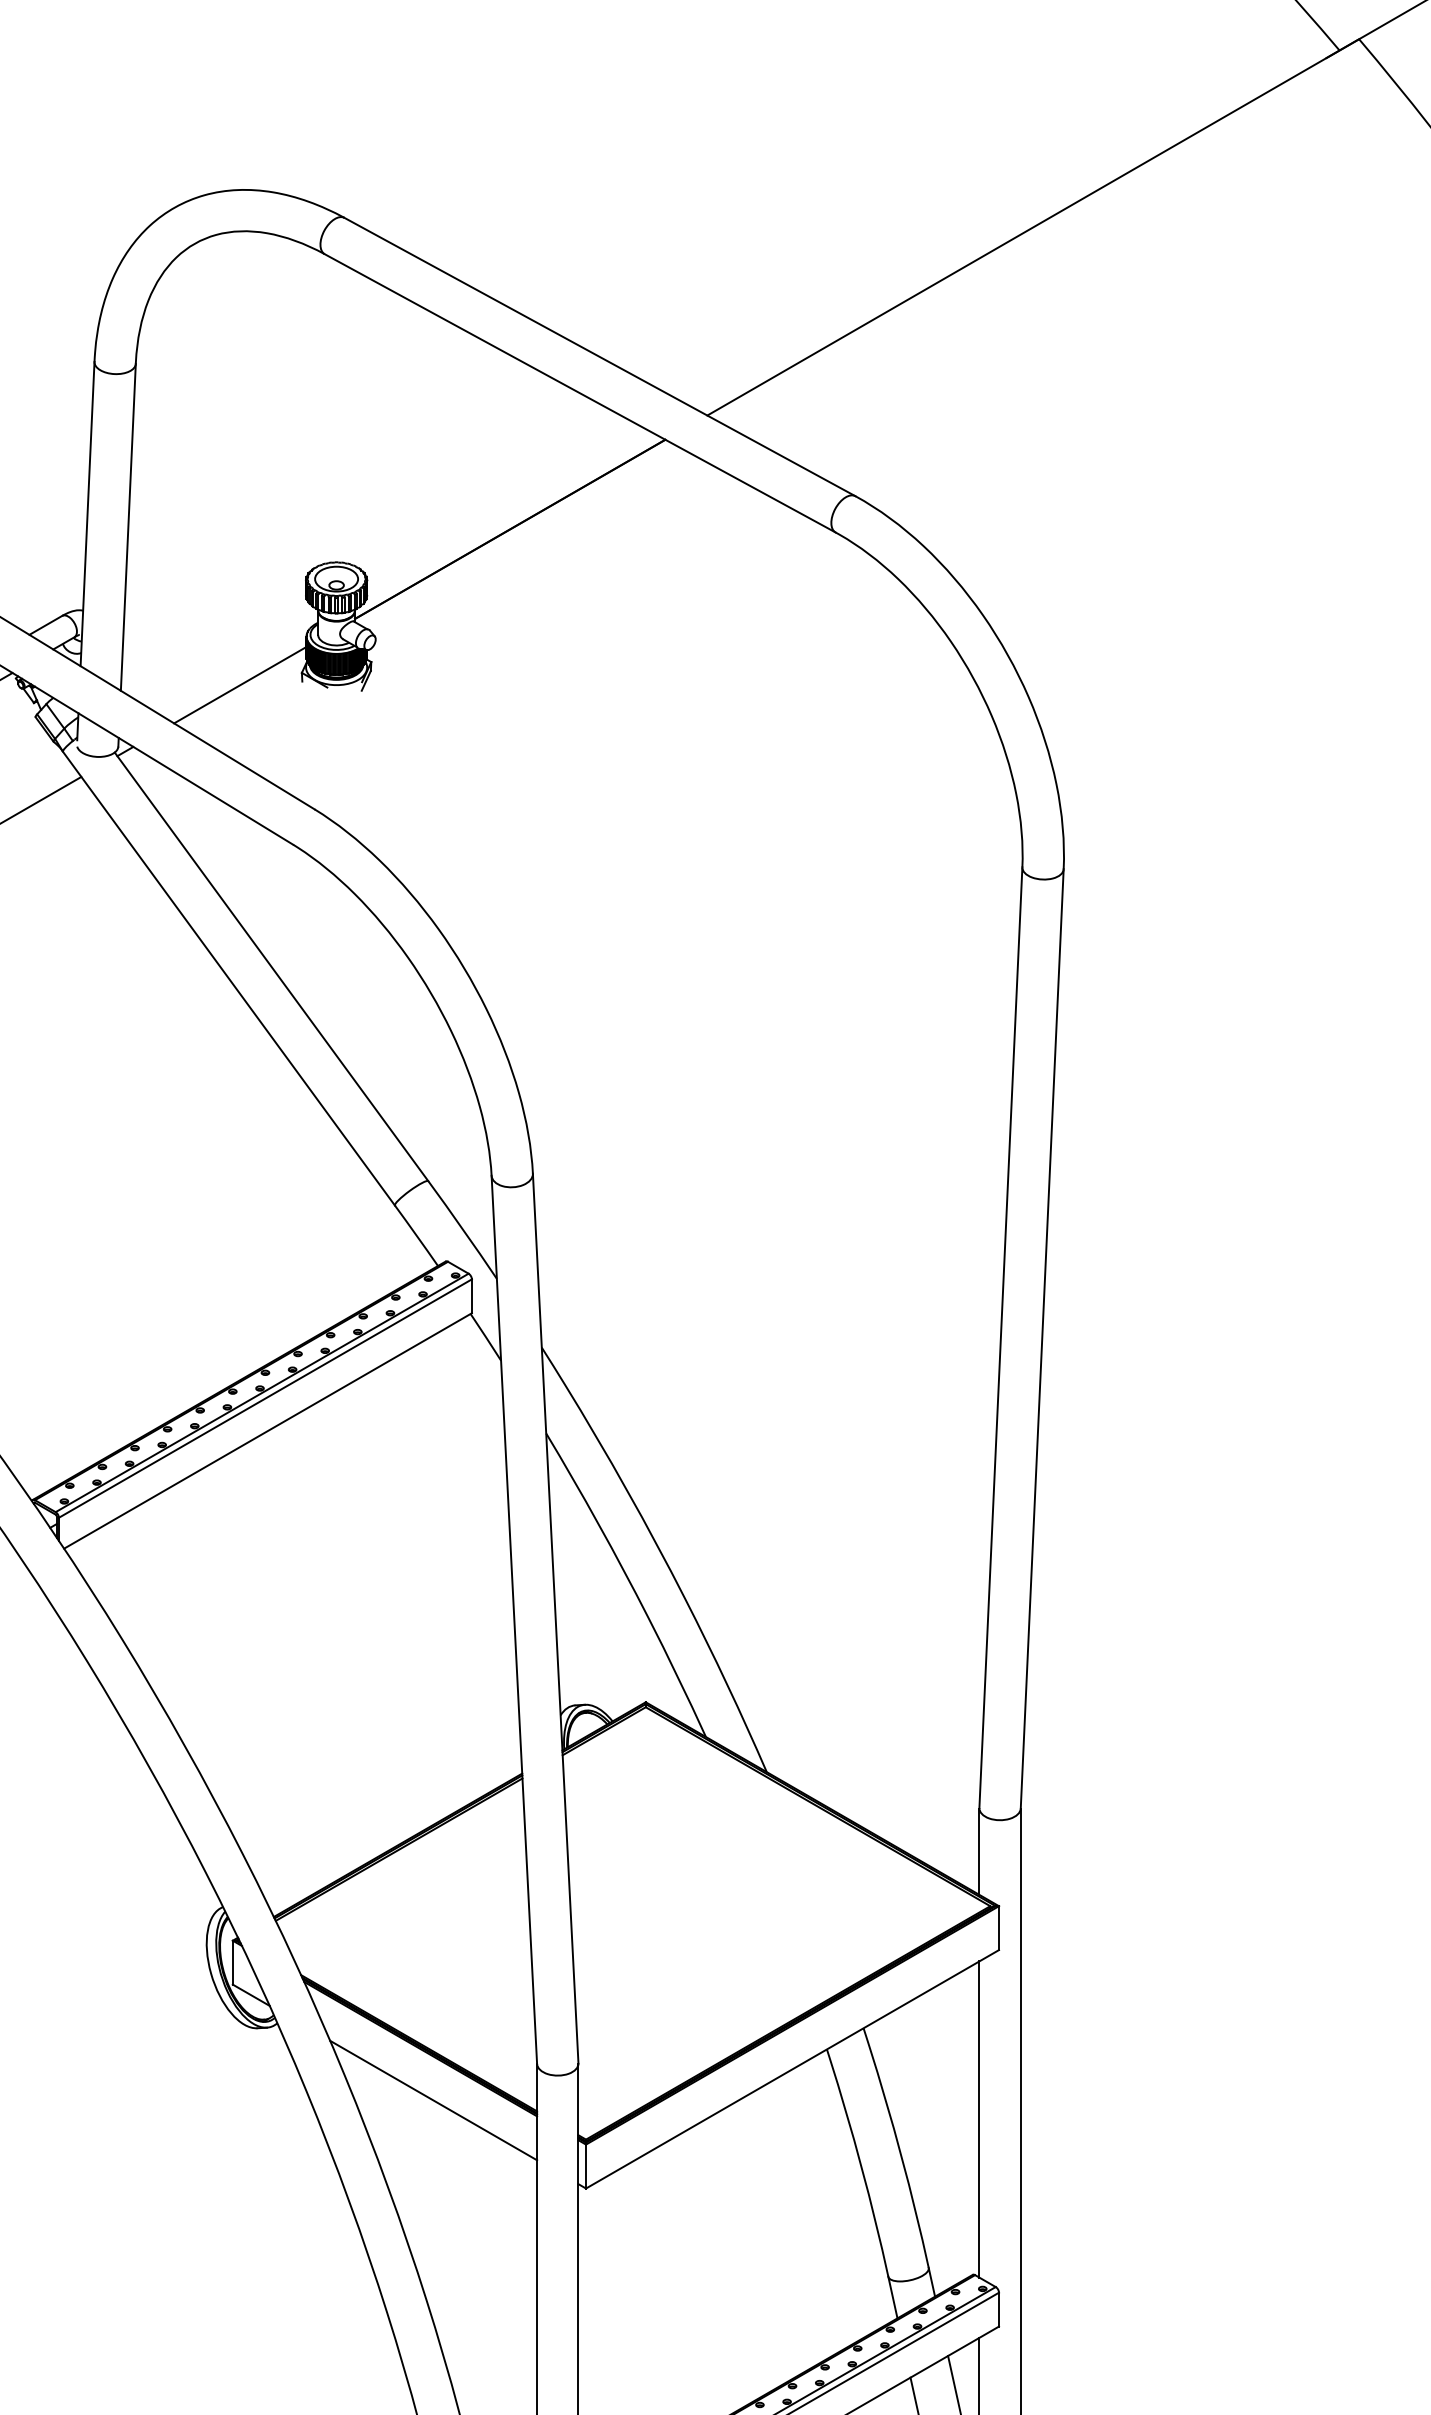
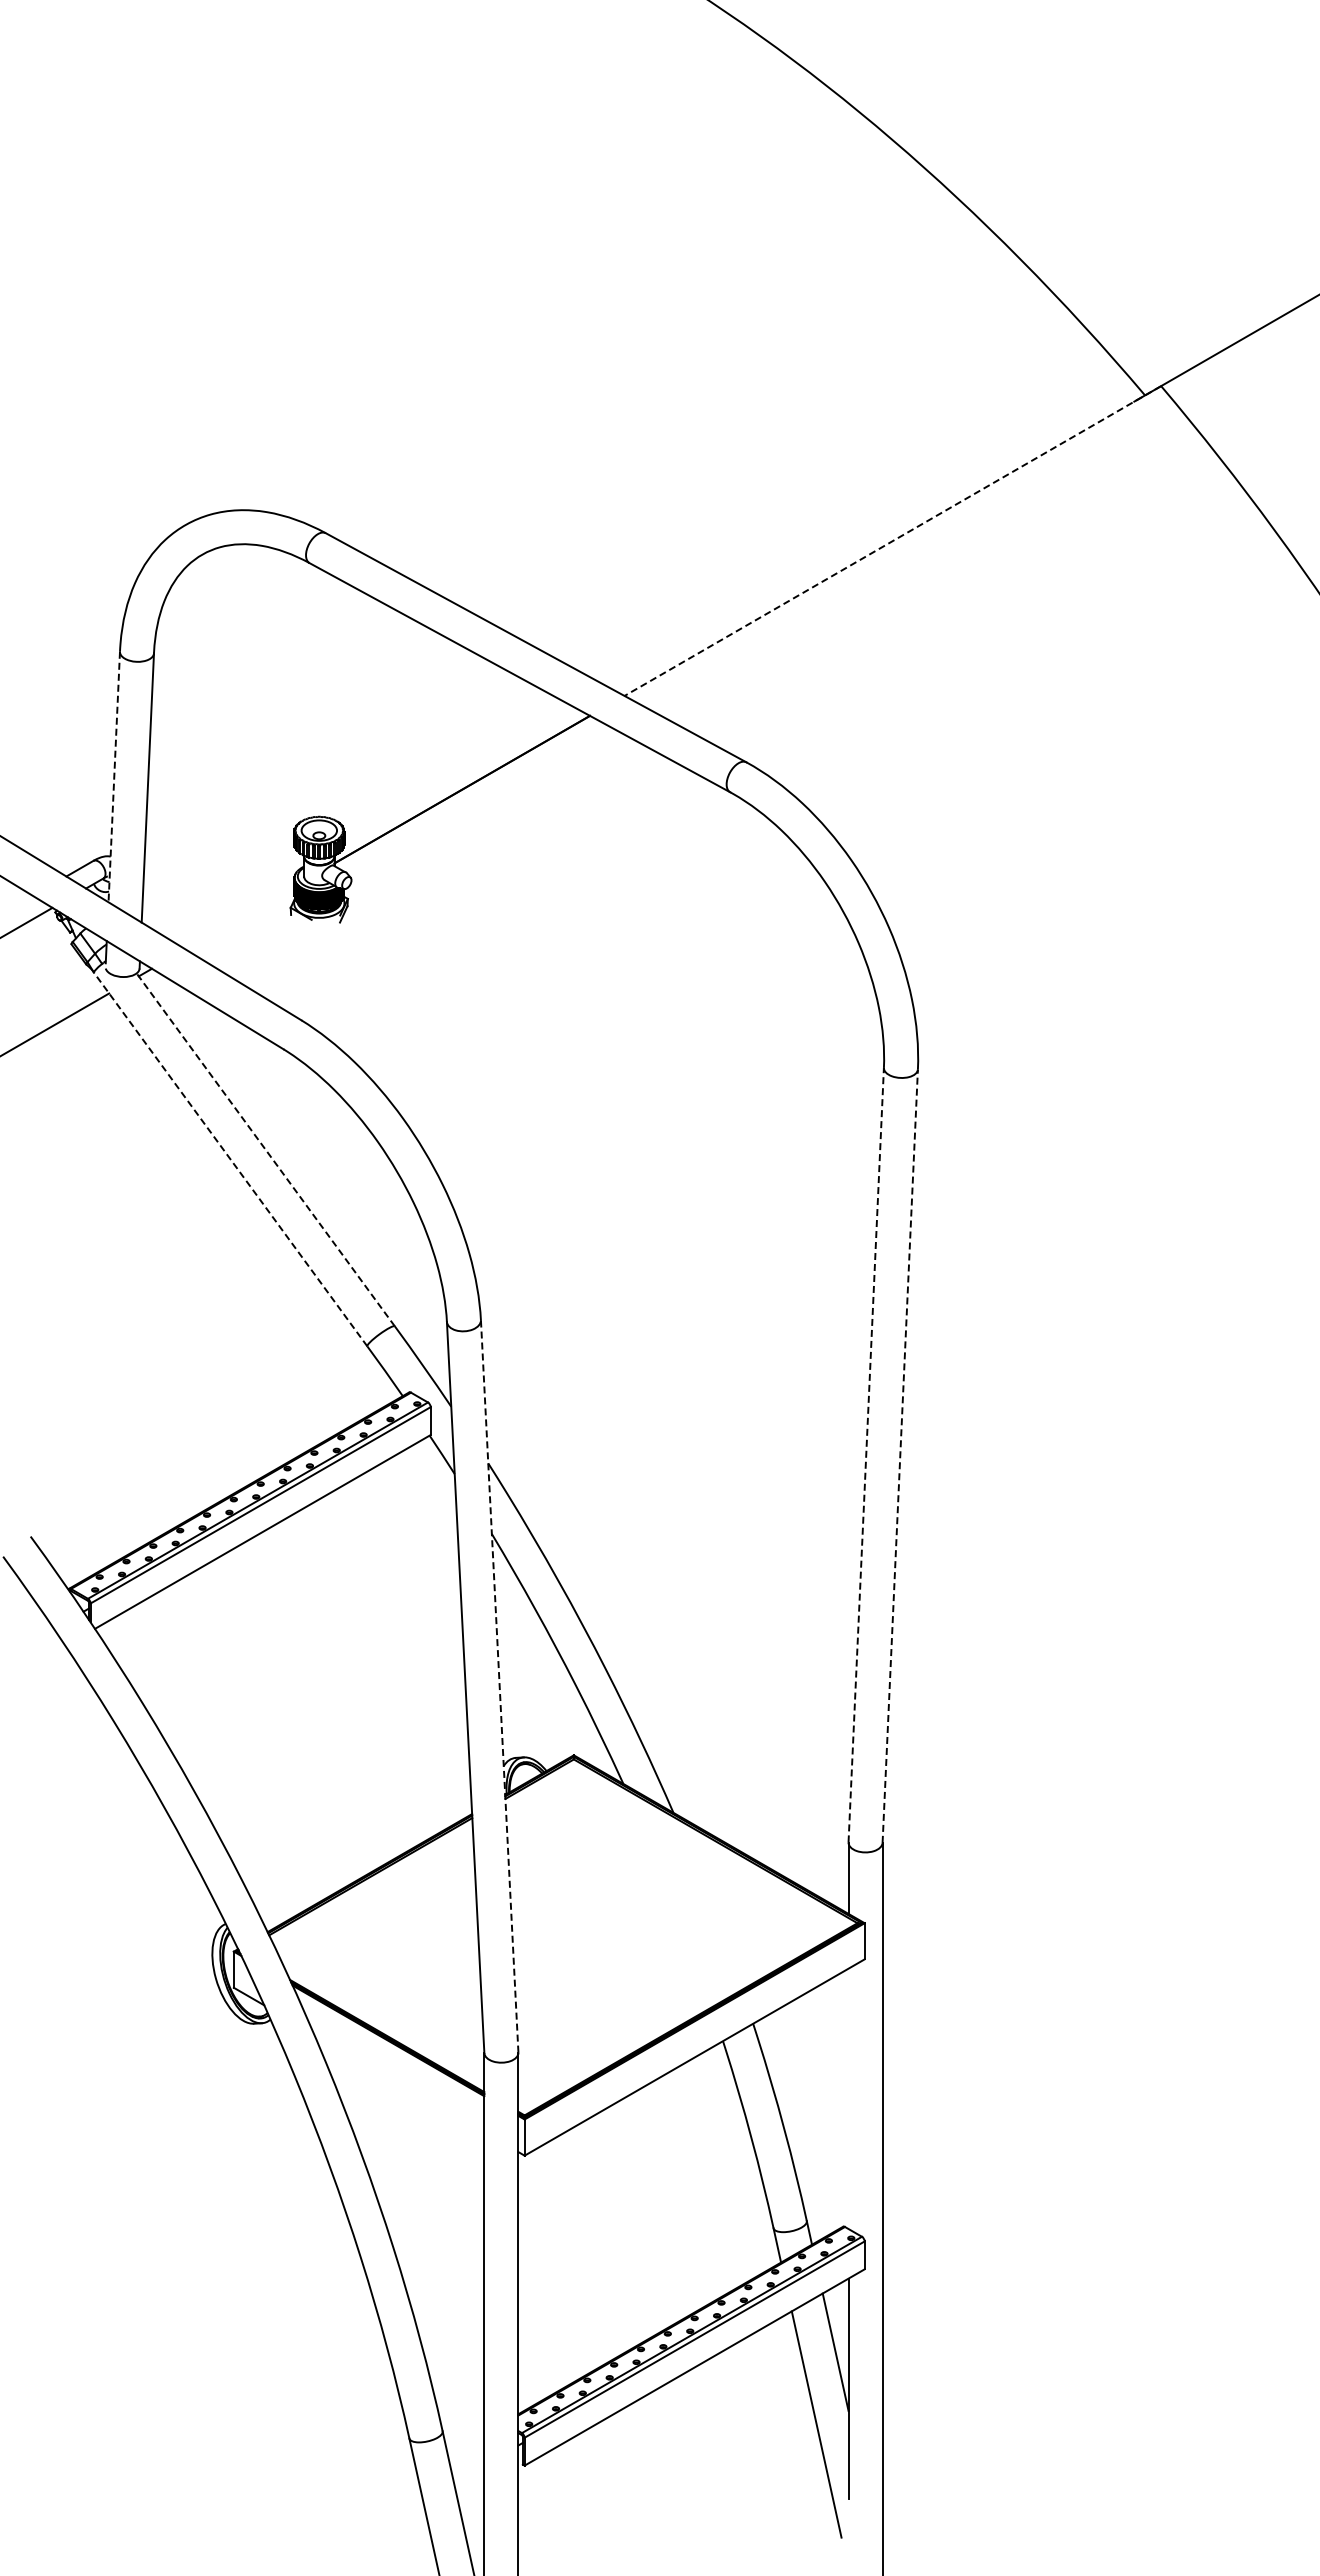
line: (1032, 227) -> (892, 541), solid -> dashed
line: (87, 514) -> (114, 777), solid -> dashed
line: (239, 684) -> (239, 917), removed
line: (271, 966) -> (265, 1149), solid -> dashed
line: (228, 978) -> (230, 1159), solid -> dashed
line: (1001, 1338) -> (866, 1455), solid -> dashed
line: (1042, 1338) -> (900, 1455), solid -> dashed
line: (555, 1618) -> (499, 1686), solid -> dashed
line: (434, 2100) -> (399, 2083), removed
line: (979, 2119) -> (848, 2098), removed

